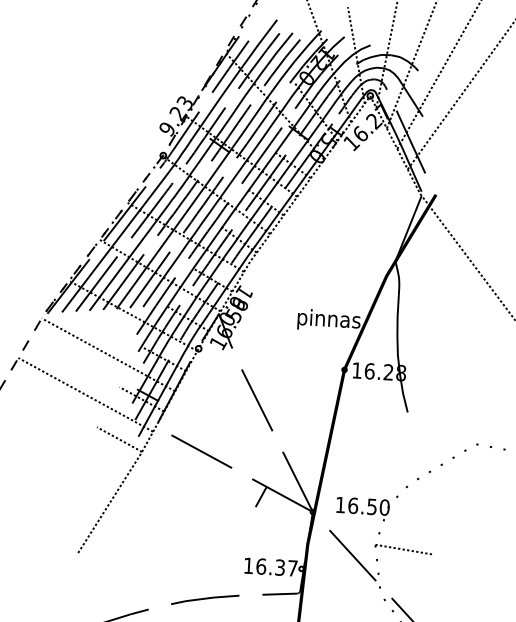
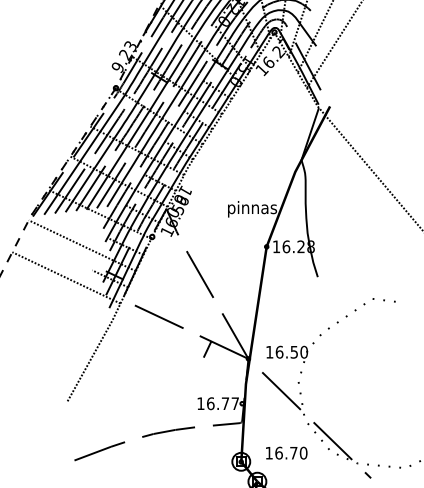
line: (119, 438) -> (94, 310), removed
line: (403, 548) -> (320, 383), removed
text: (280, 567) -> (225, 403), 16.37 -> 16.77

